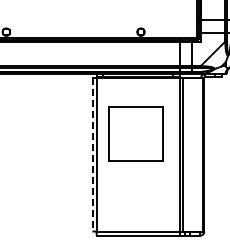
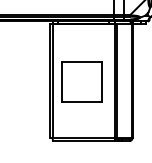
part: (135, 133) -> (81, 81), moved
line: (92, 154) -> (49, 80), dashed -> solid

